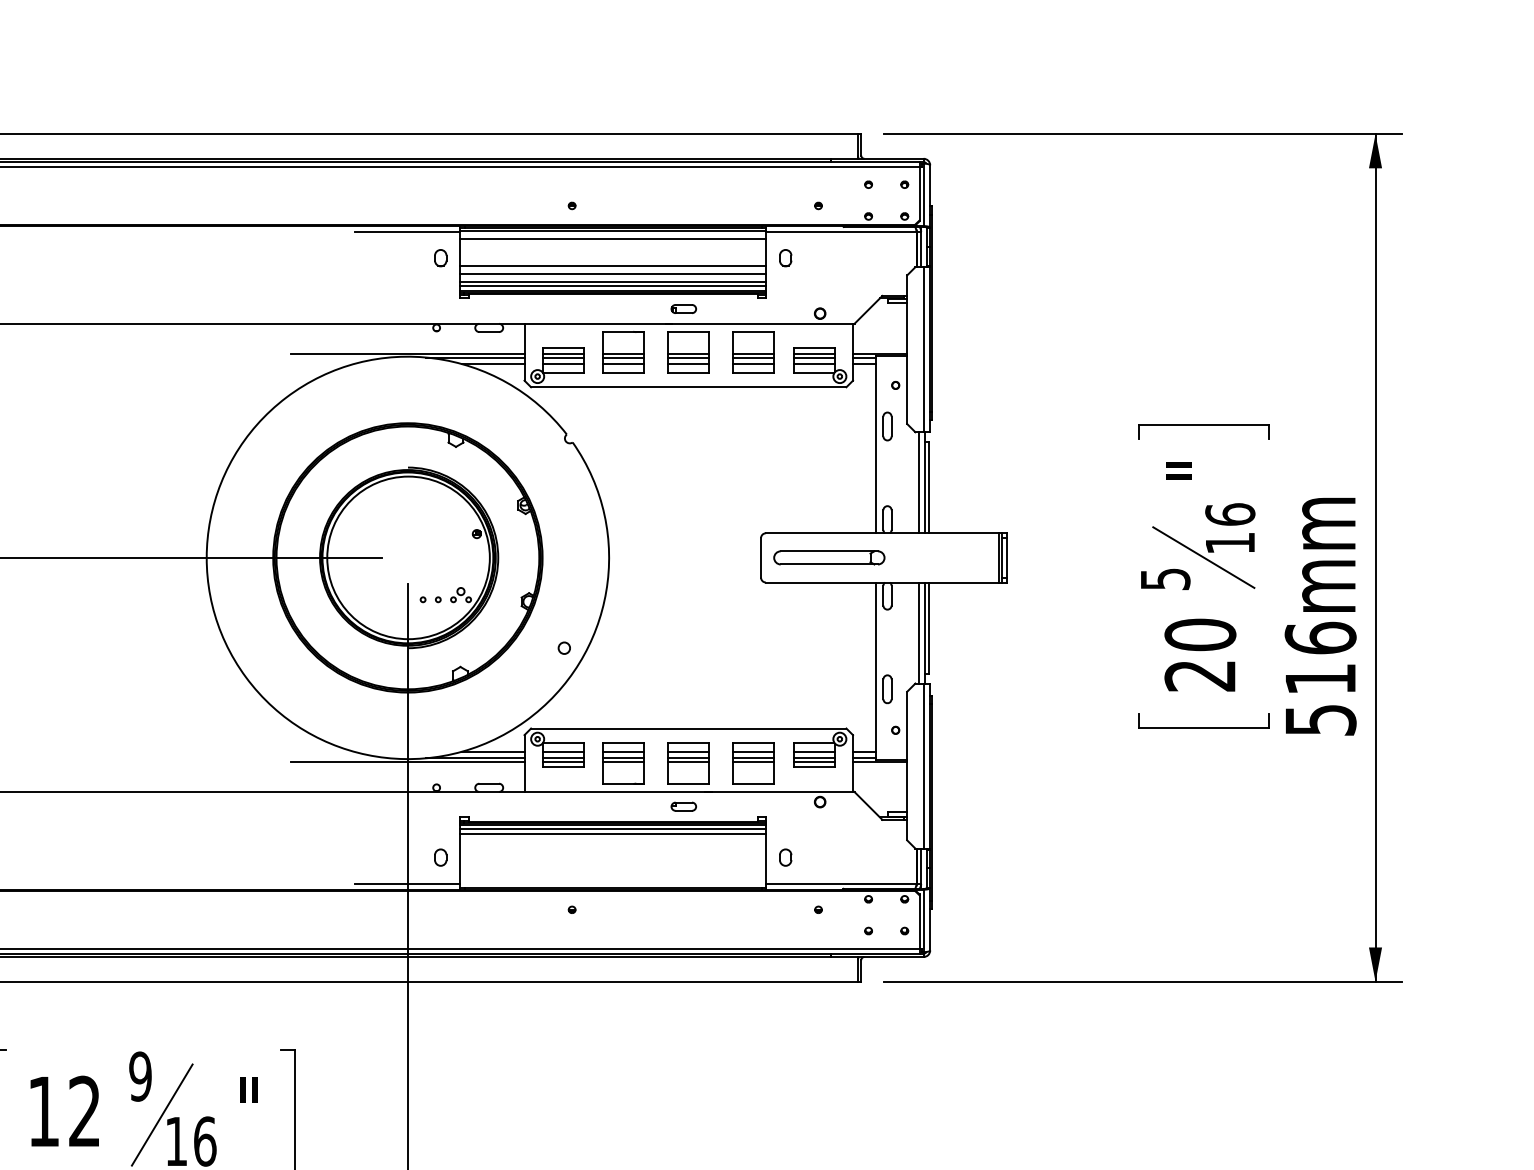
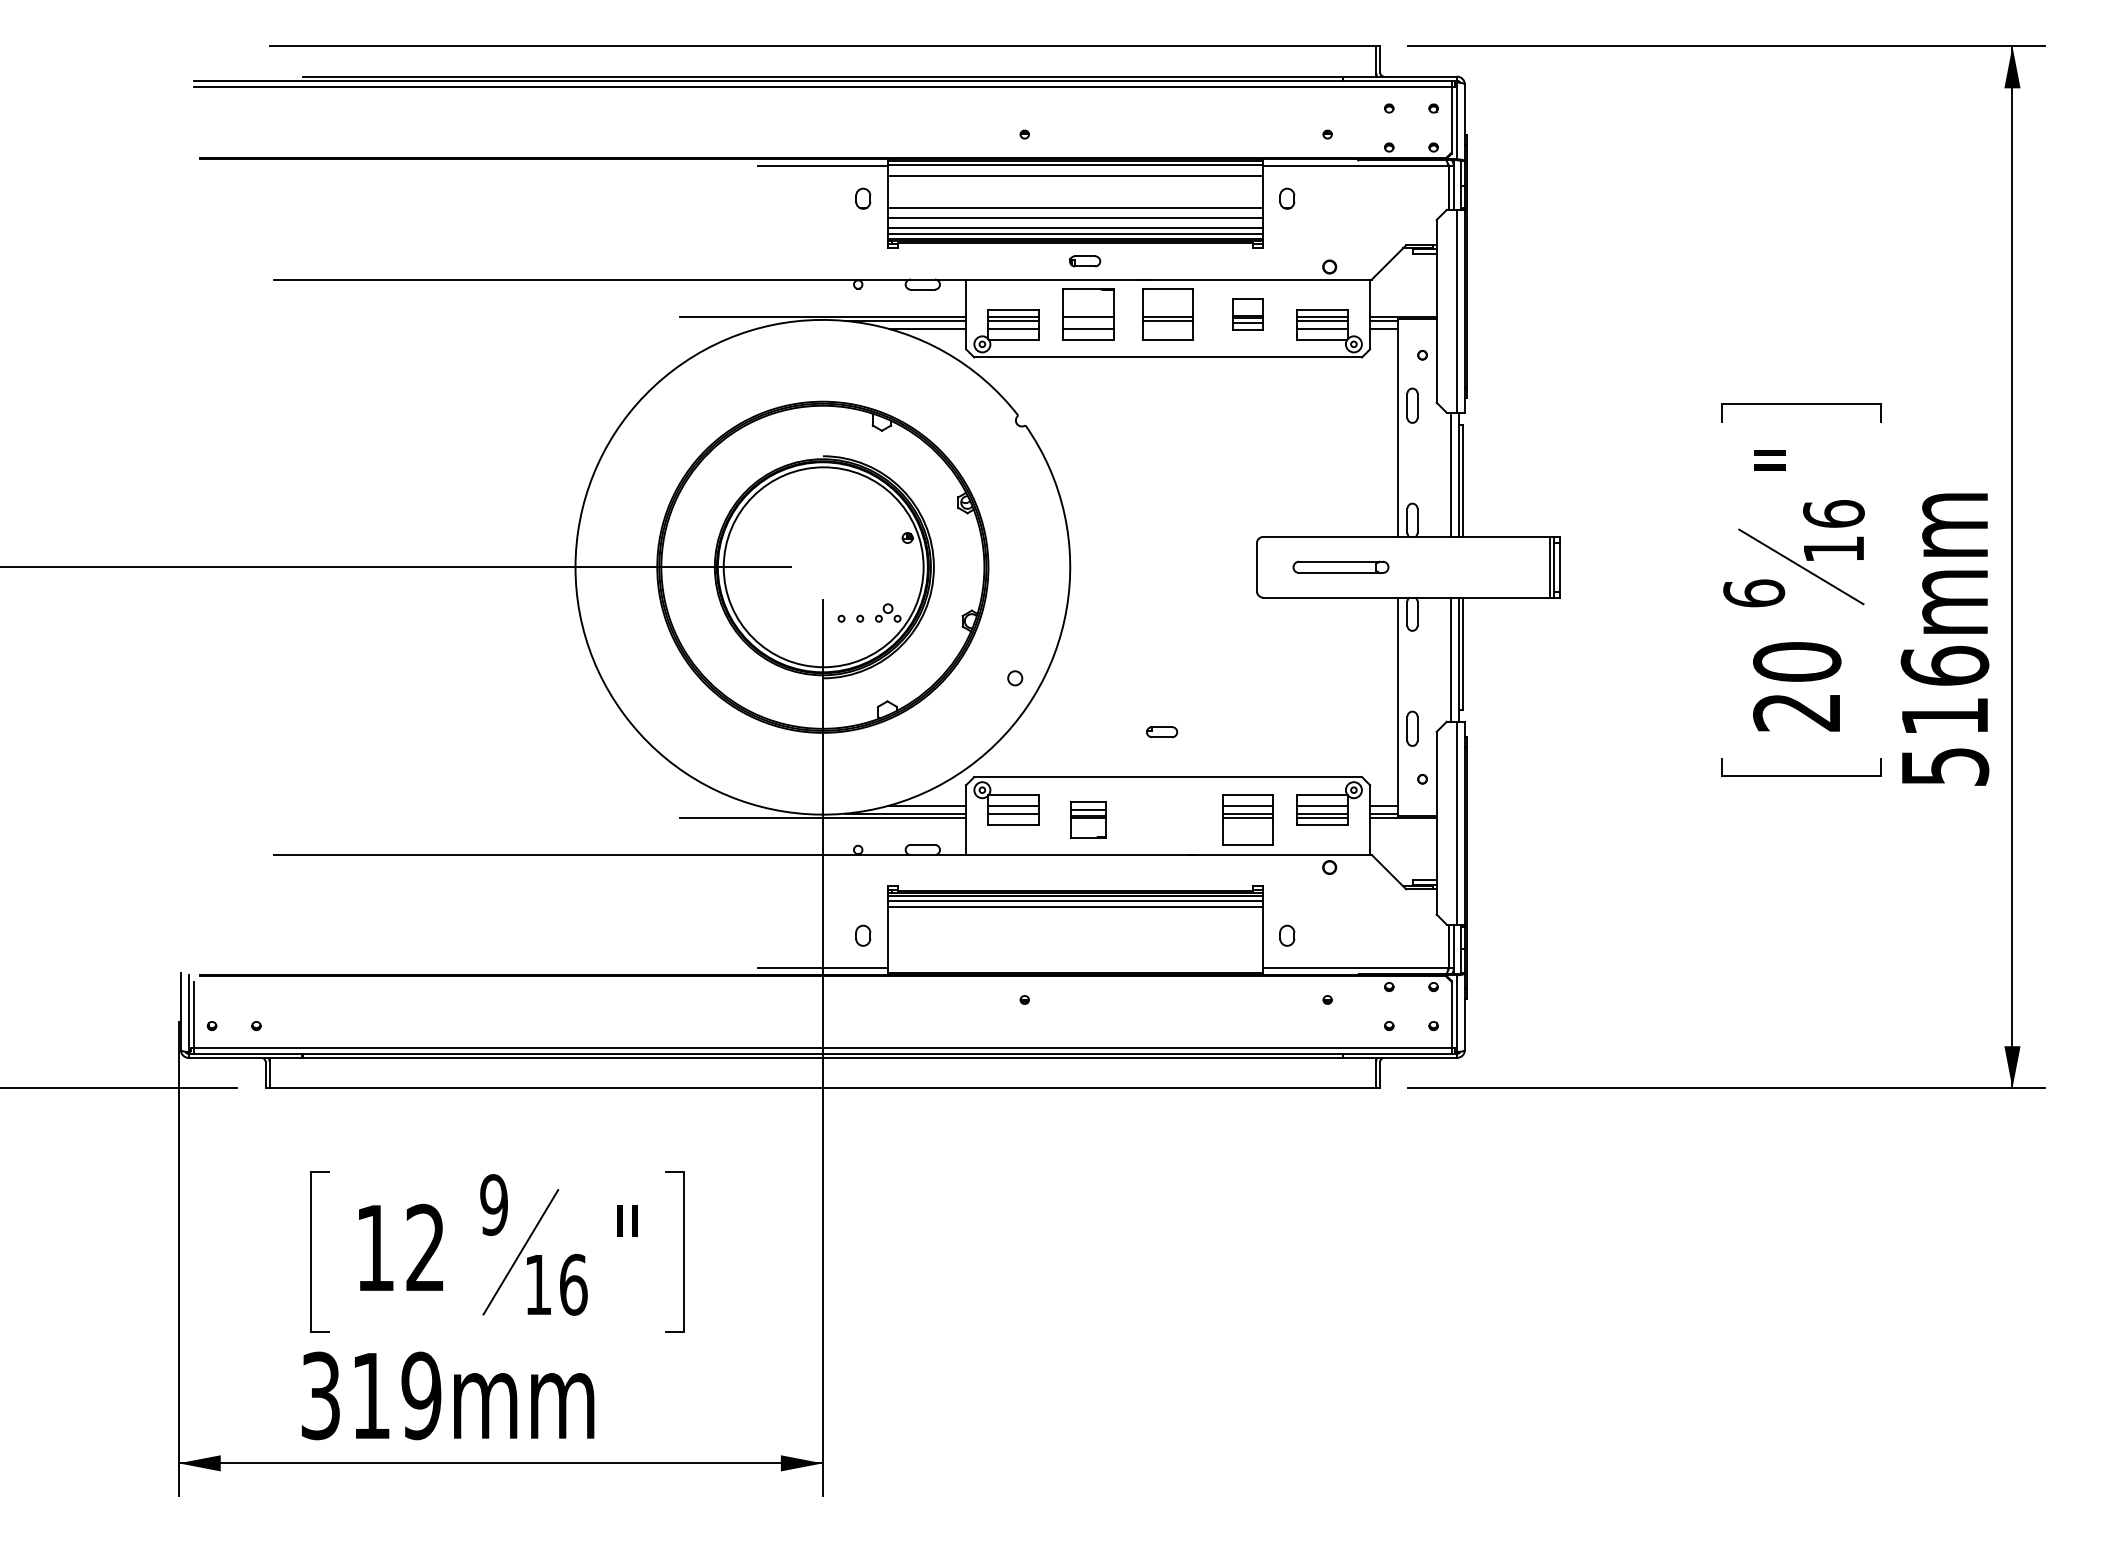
part: (684, 309) -> (1085, 261), moved
part: (753, 352) -> (1247, 314), size x0.6
line: (623, 357) -> (1088, 320), removed
line: (688, 364) -> (1167, 329), removed
part: (828, 558) -> (1340, 567), size x0.7
text: (1165, 579) -> (1754, 593), 5 -> 6
line: (562, 761) -> (1013, 817), removed
part: (623, 763) -> (1088, 819), size x0.7
part: (688, 763) -> (1167, 819), removed
part: (684, 806) -> (1162, 732), moved

